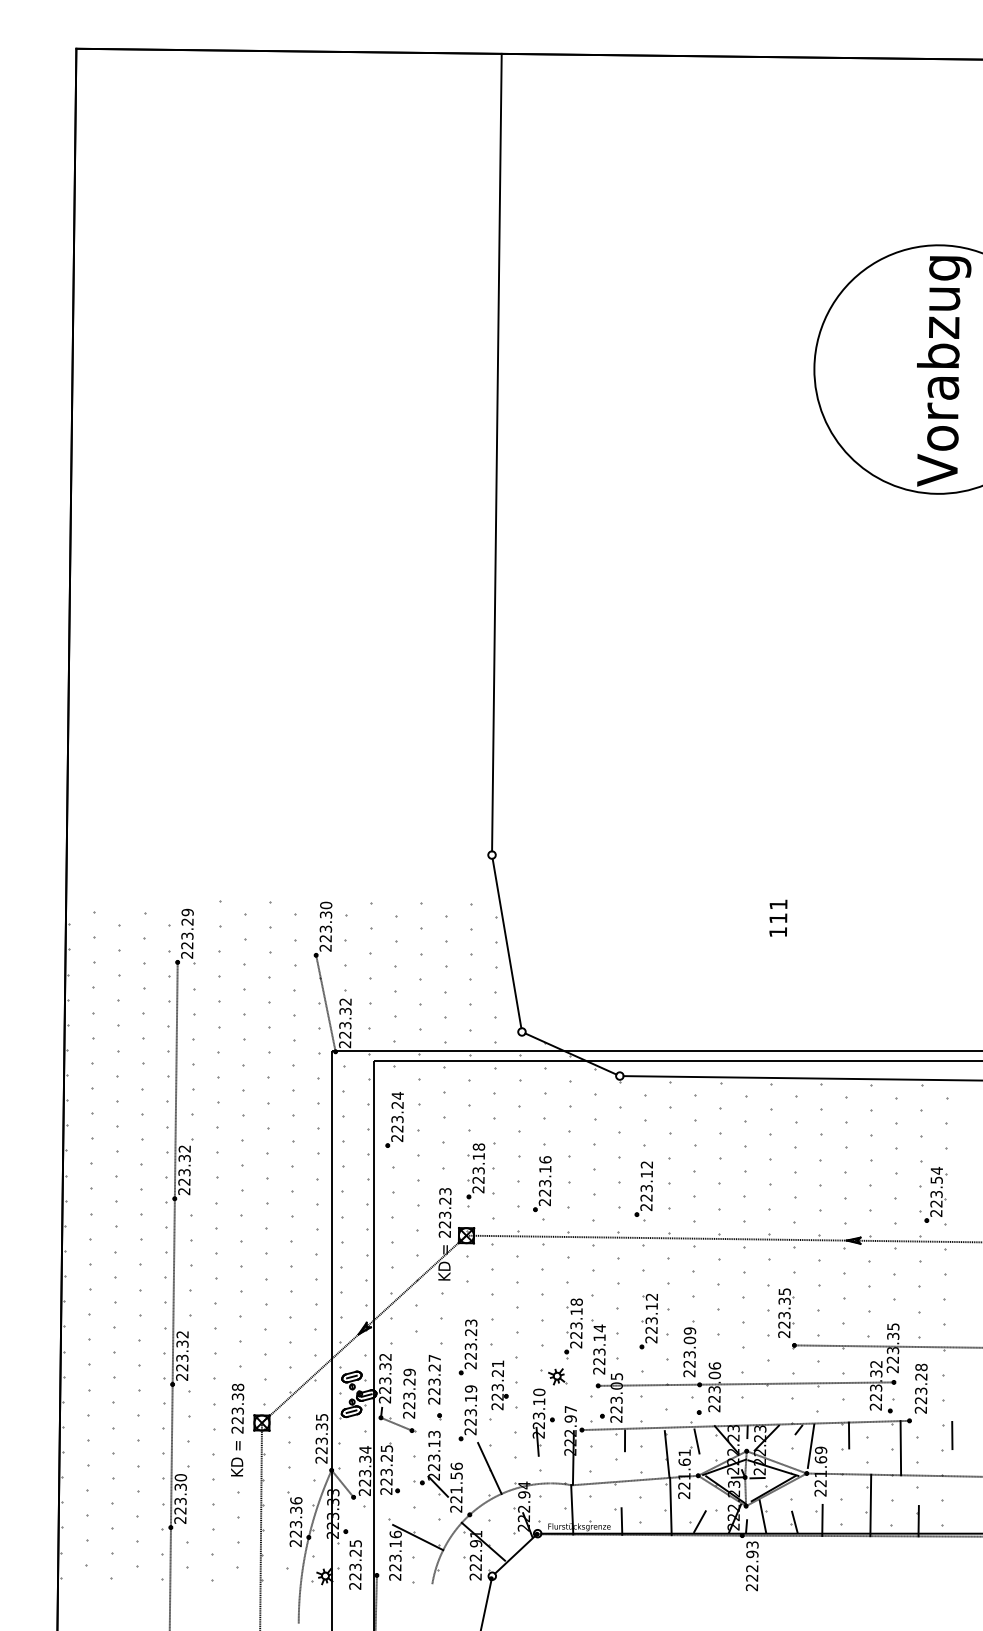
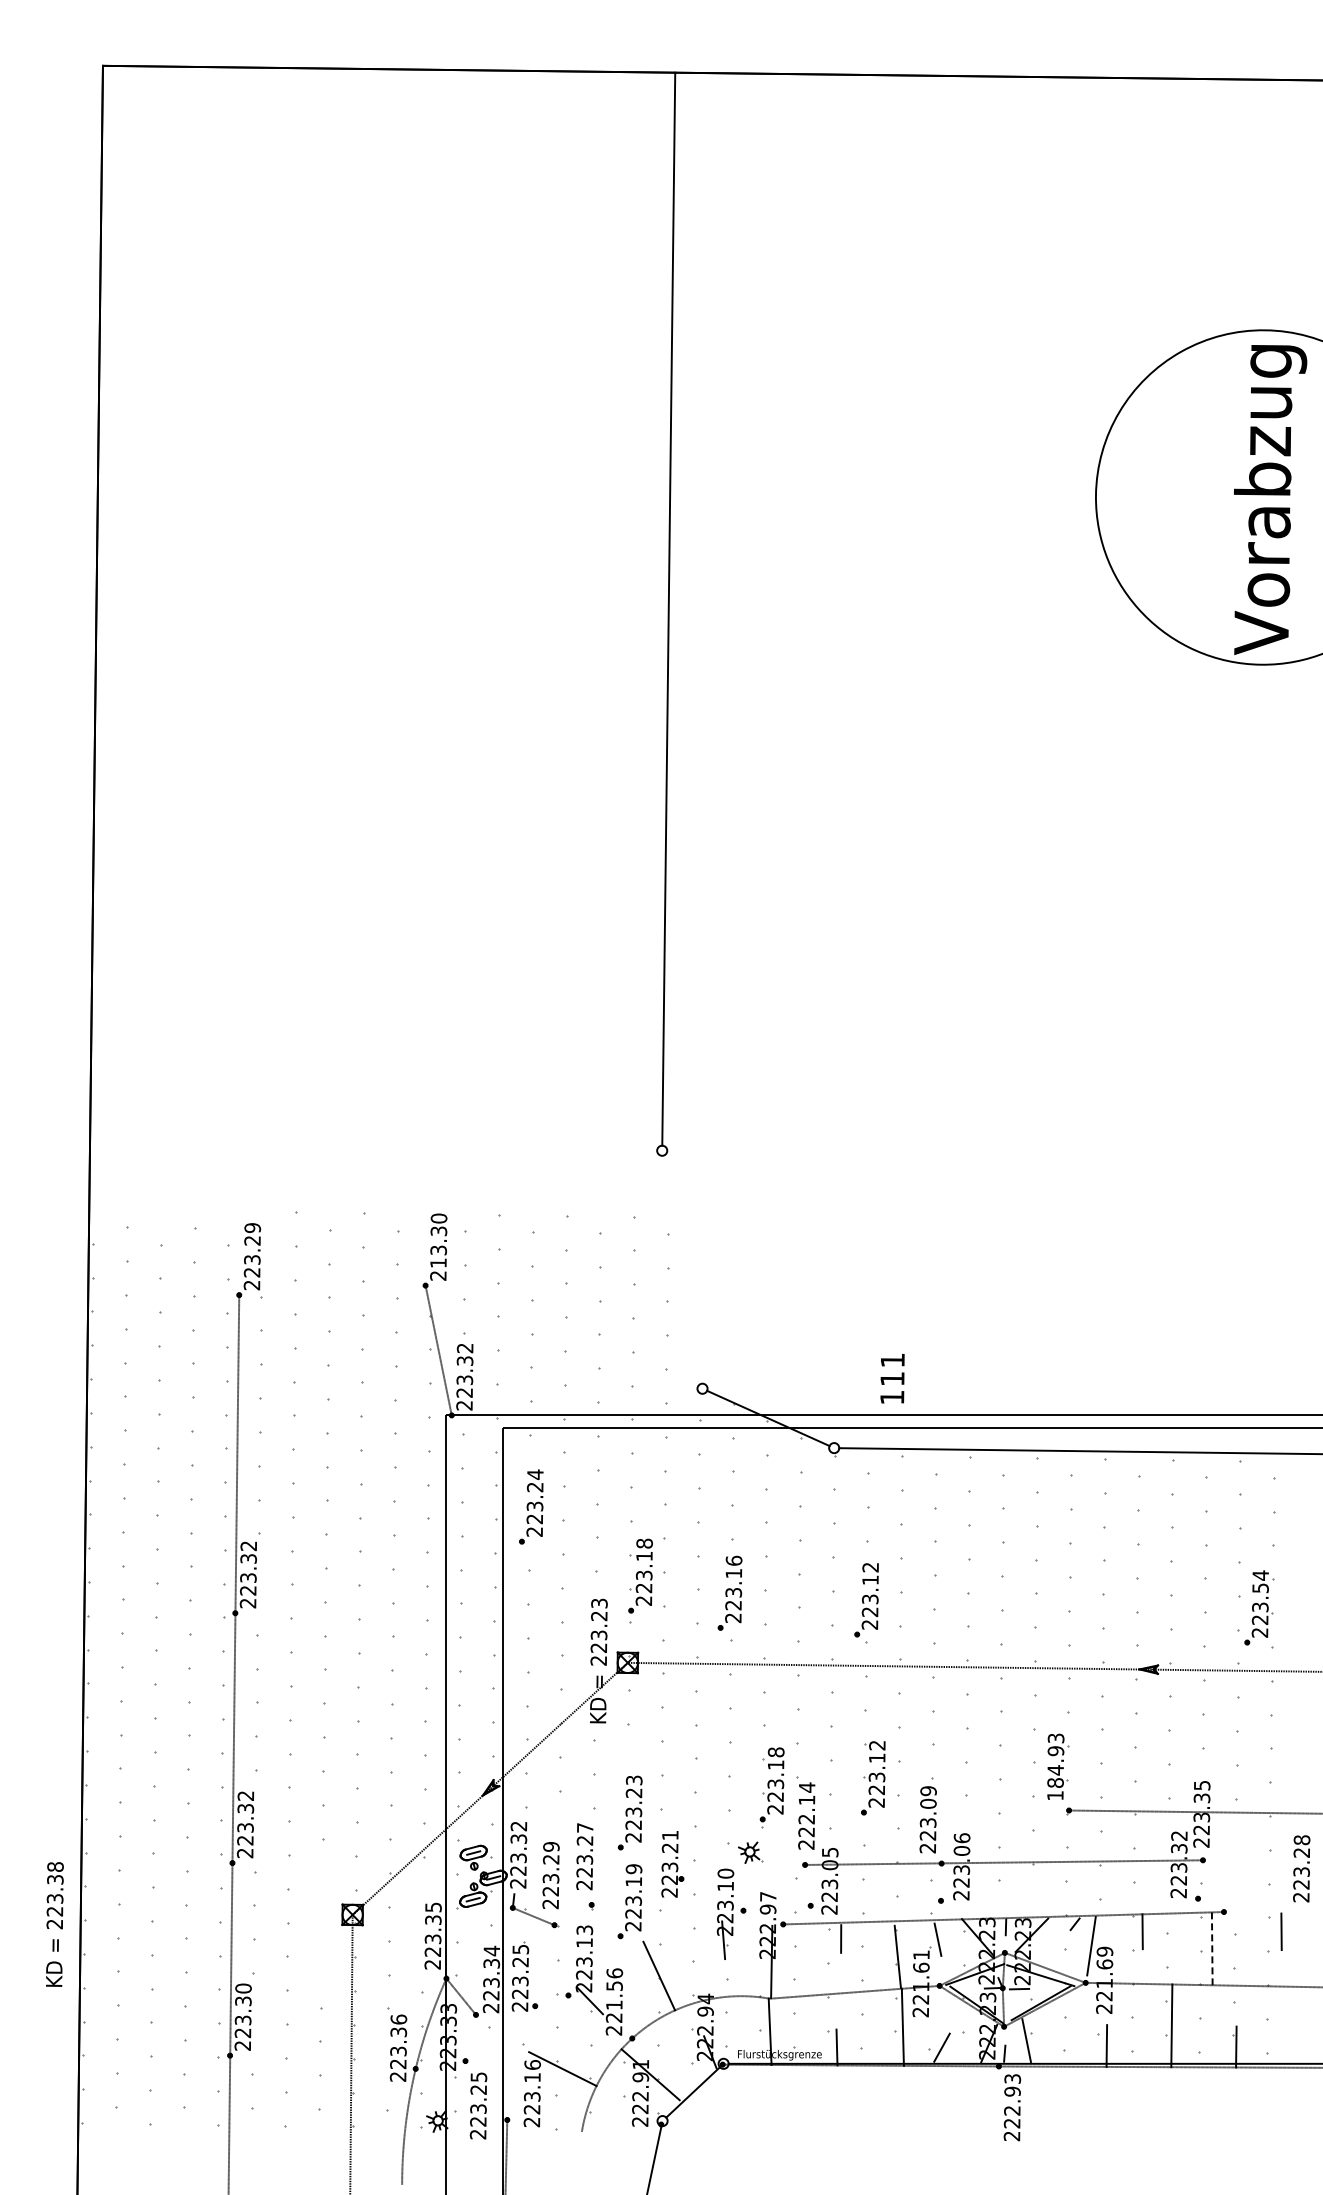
text: (778, 918) -> (892, 1378), moved
text: (325, 938) -> (438, 1263), 223.30 -> 213.30
line: (507, 943) -> (682, 1269), removed
text: (784, 1312) -> (1055, 1766), 223.35 -> 184.93
text: (599, 1352) -> (806, 1819), 223.14 -> 222.14
text: (921, 1388) -> (1301, 1868), moved
text: (237, 1430) -> (54, 1924), moved
line: (901, 1448) -> (1212, 1949), solid -> dashed
line: (794, 1522) -> (1069, 2048), removed

